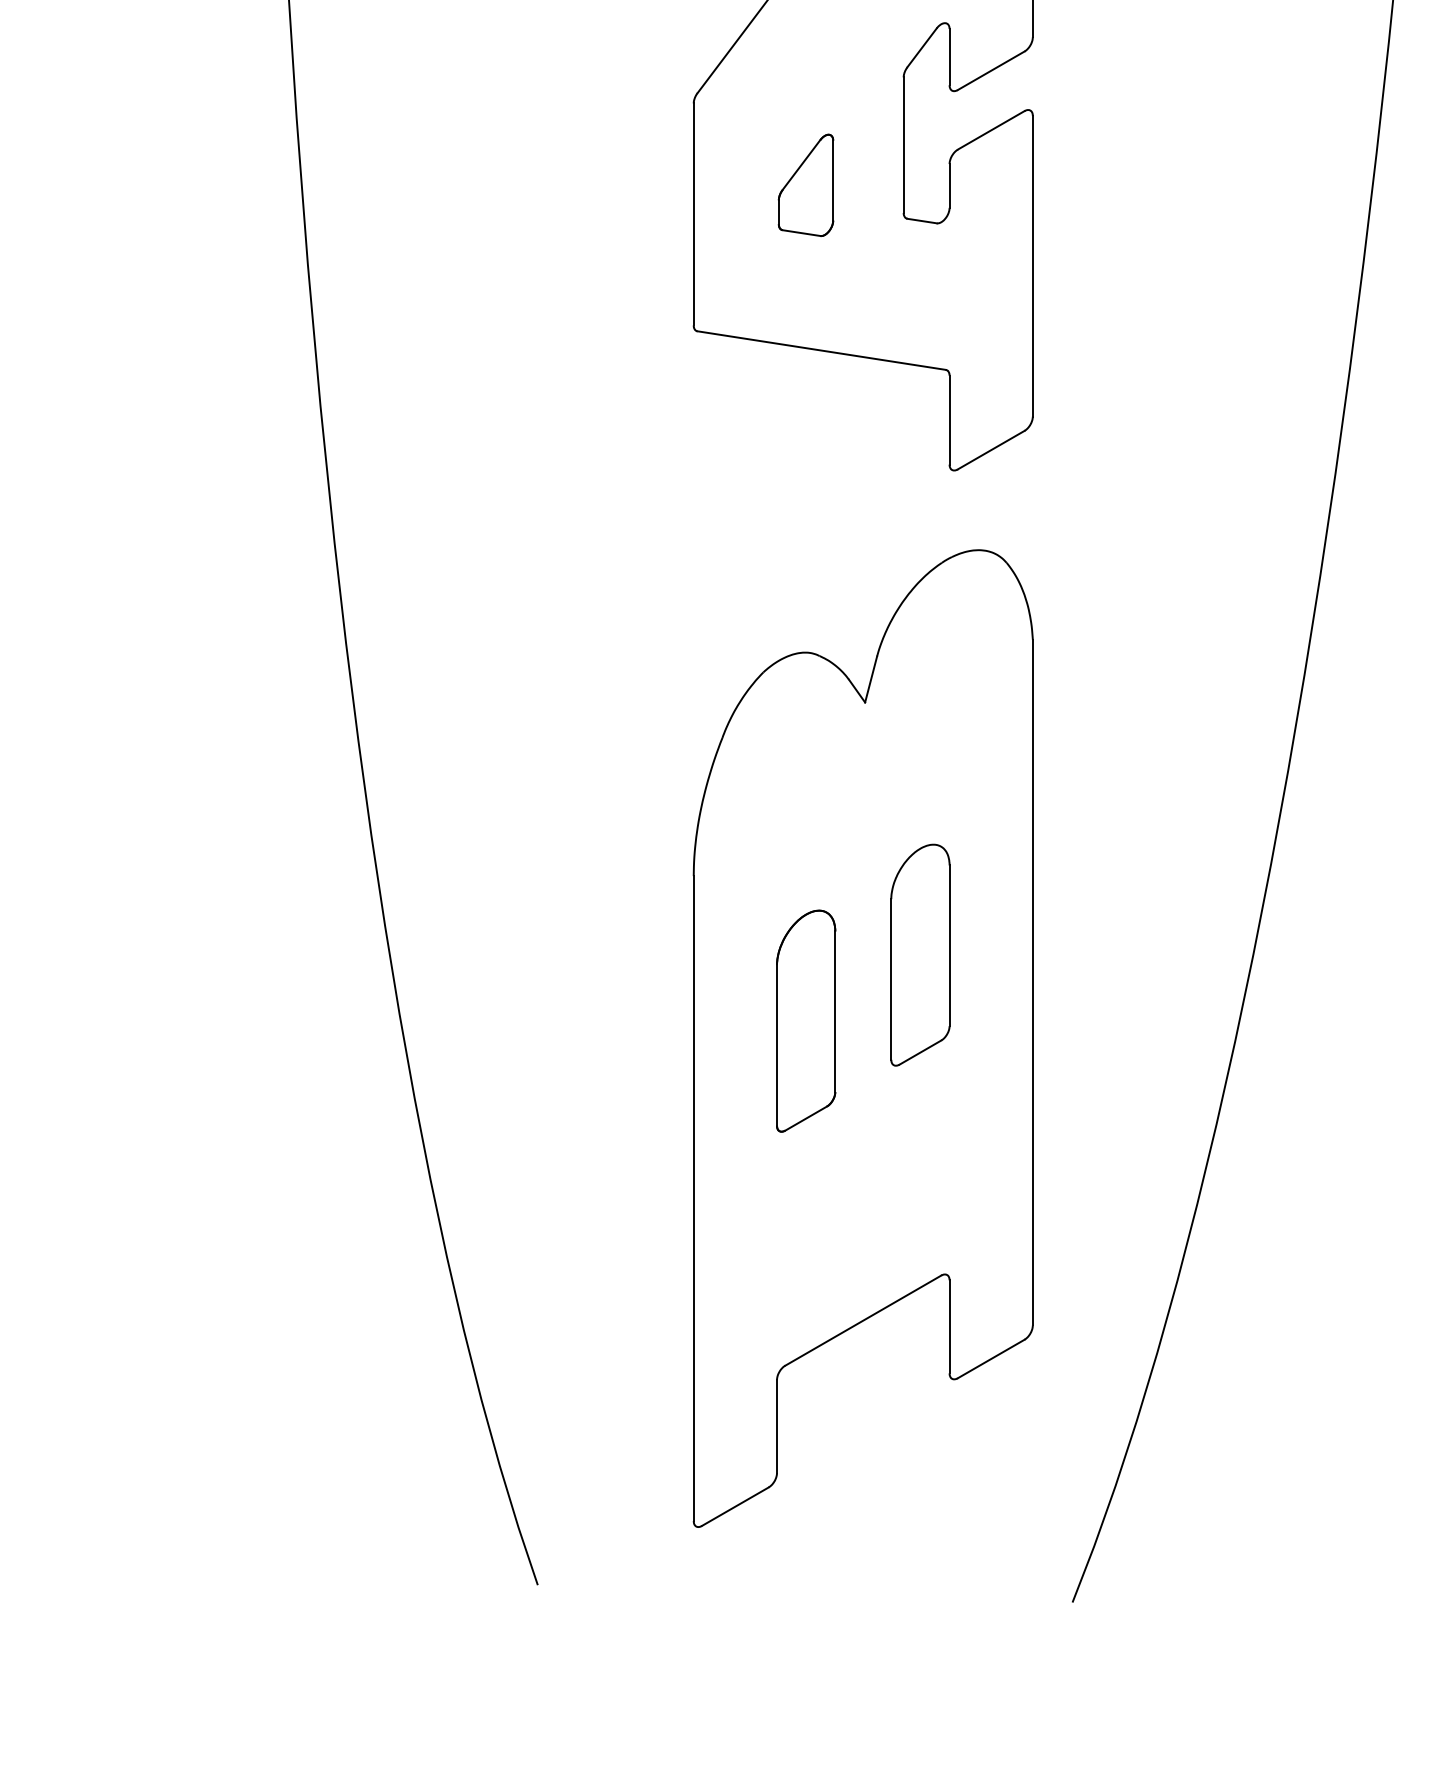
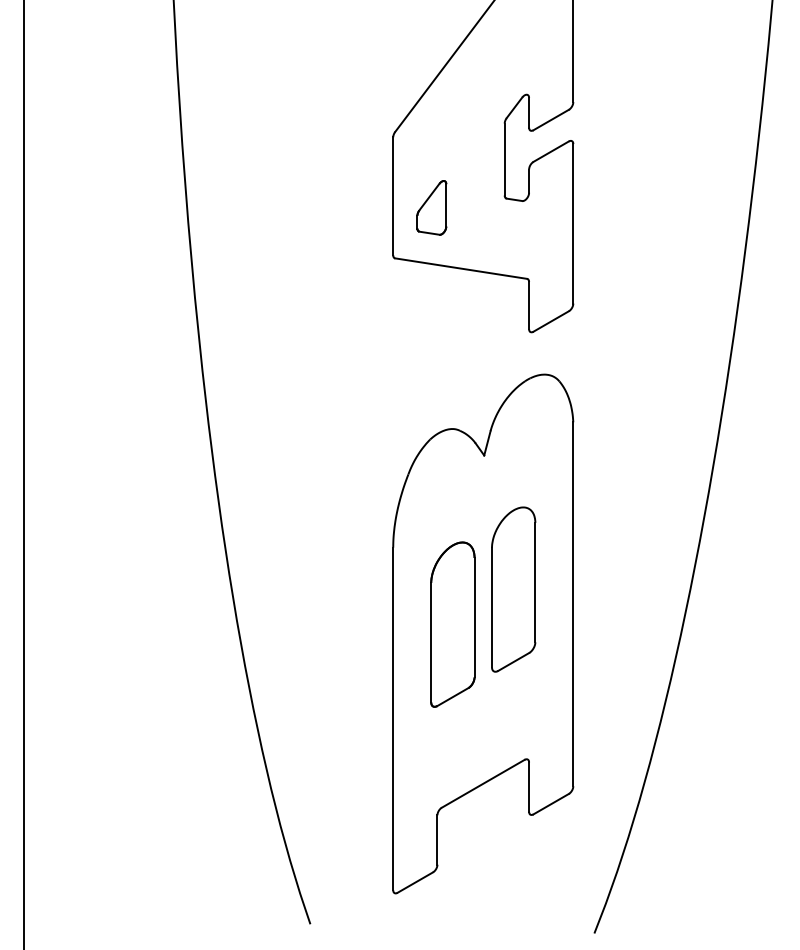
part: (805, 184) -> (431, 207), moved
part: (920, 954) -> (513, 589), size x1.4
part: (805, 1020) -> (452, 624), size x1.4

